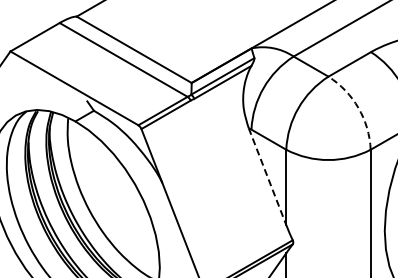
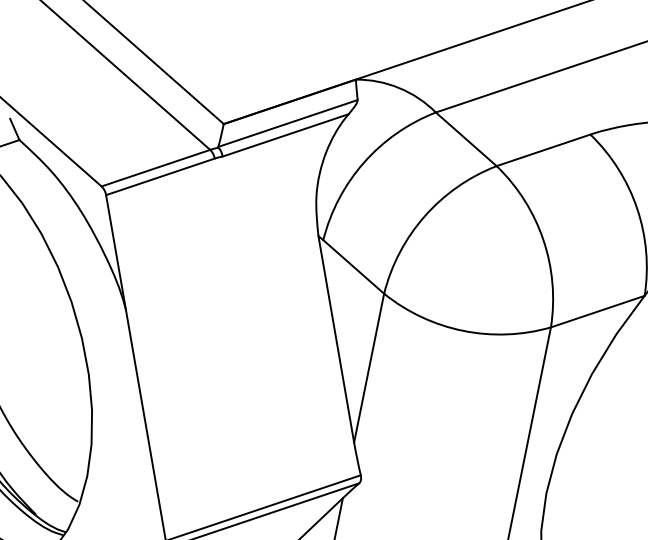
arc: (358, 108) -> (543, 240), dashed -> solid
line: (267, 176) -> (336, 339), dashed -> solid

